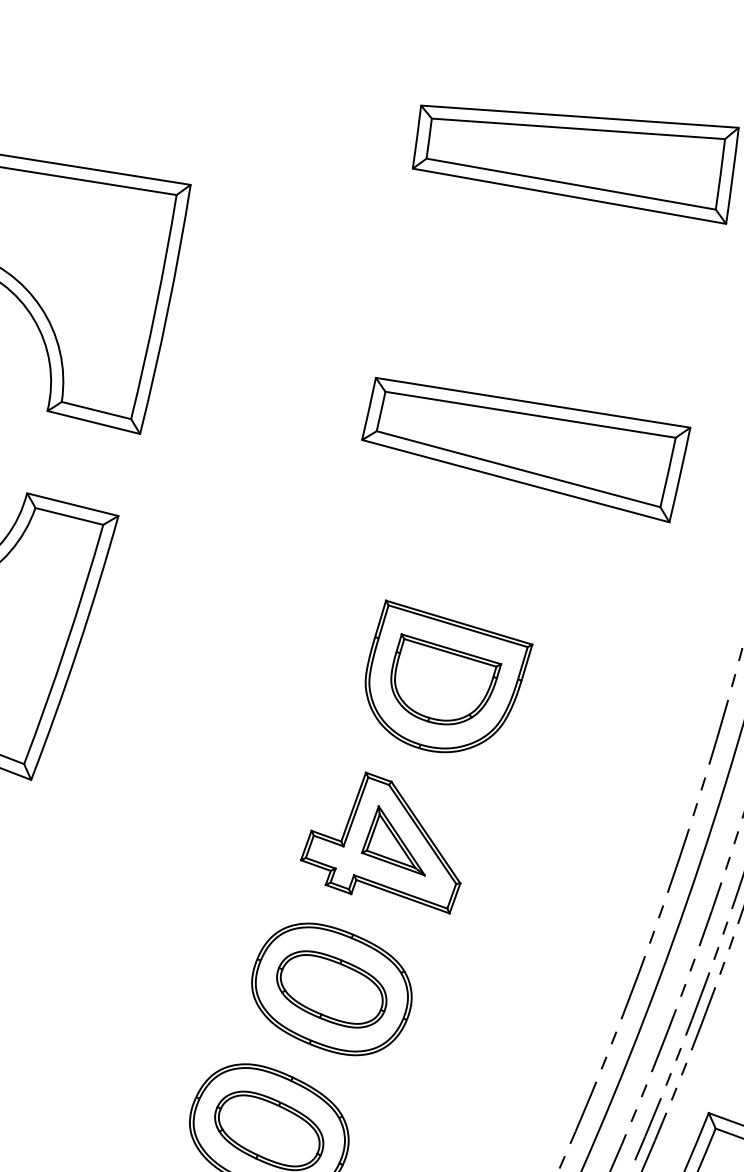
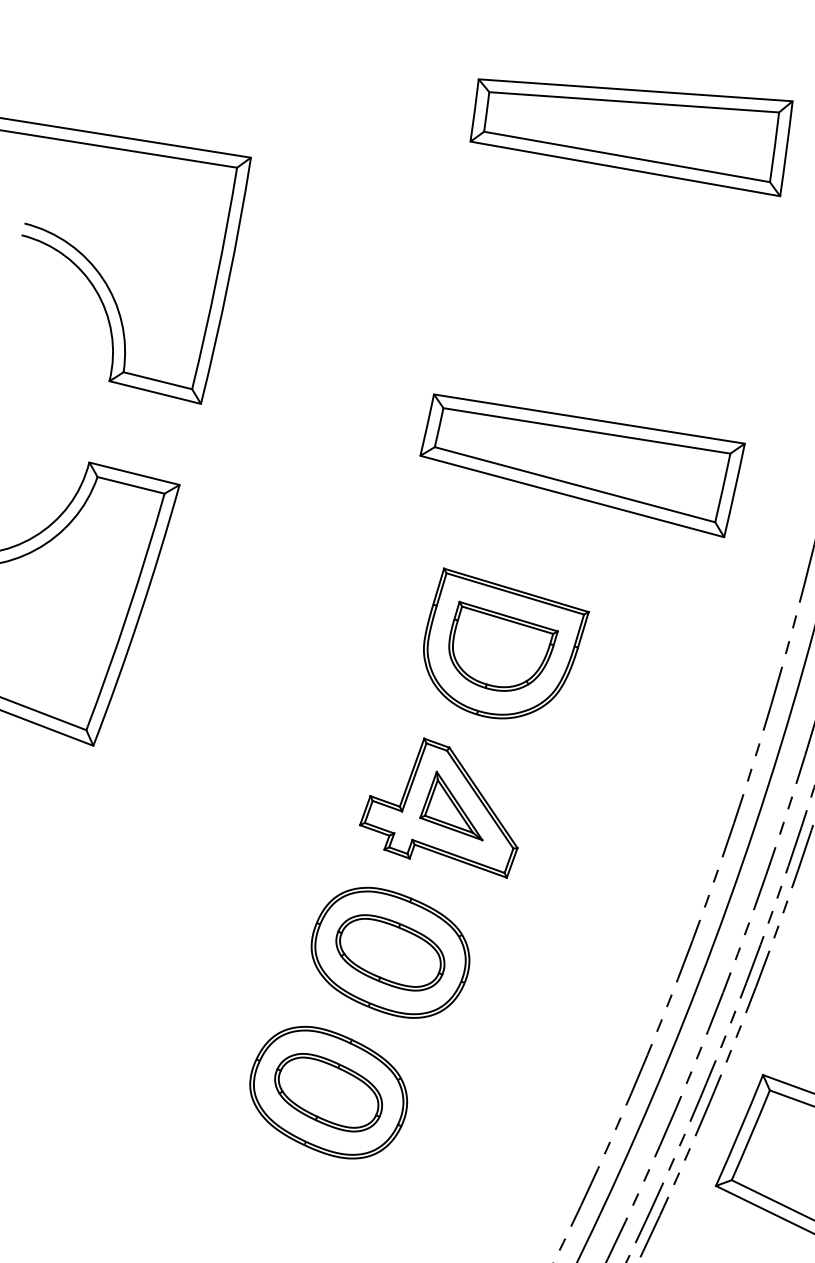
part: (526, 449) -> (582, 465), moved

